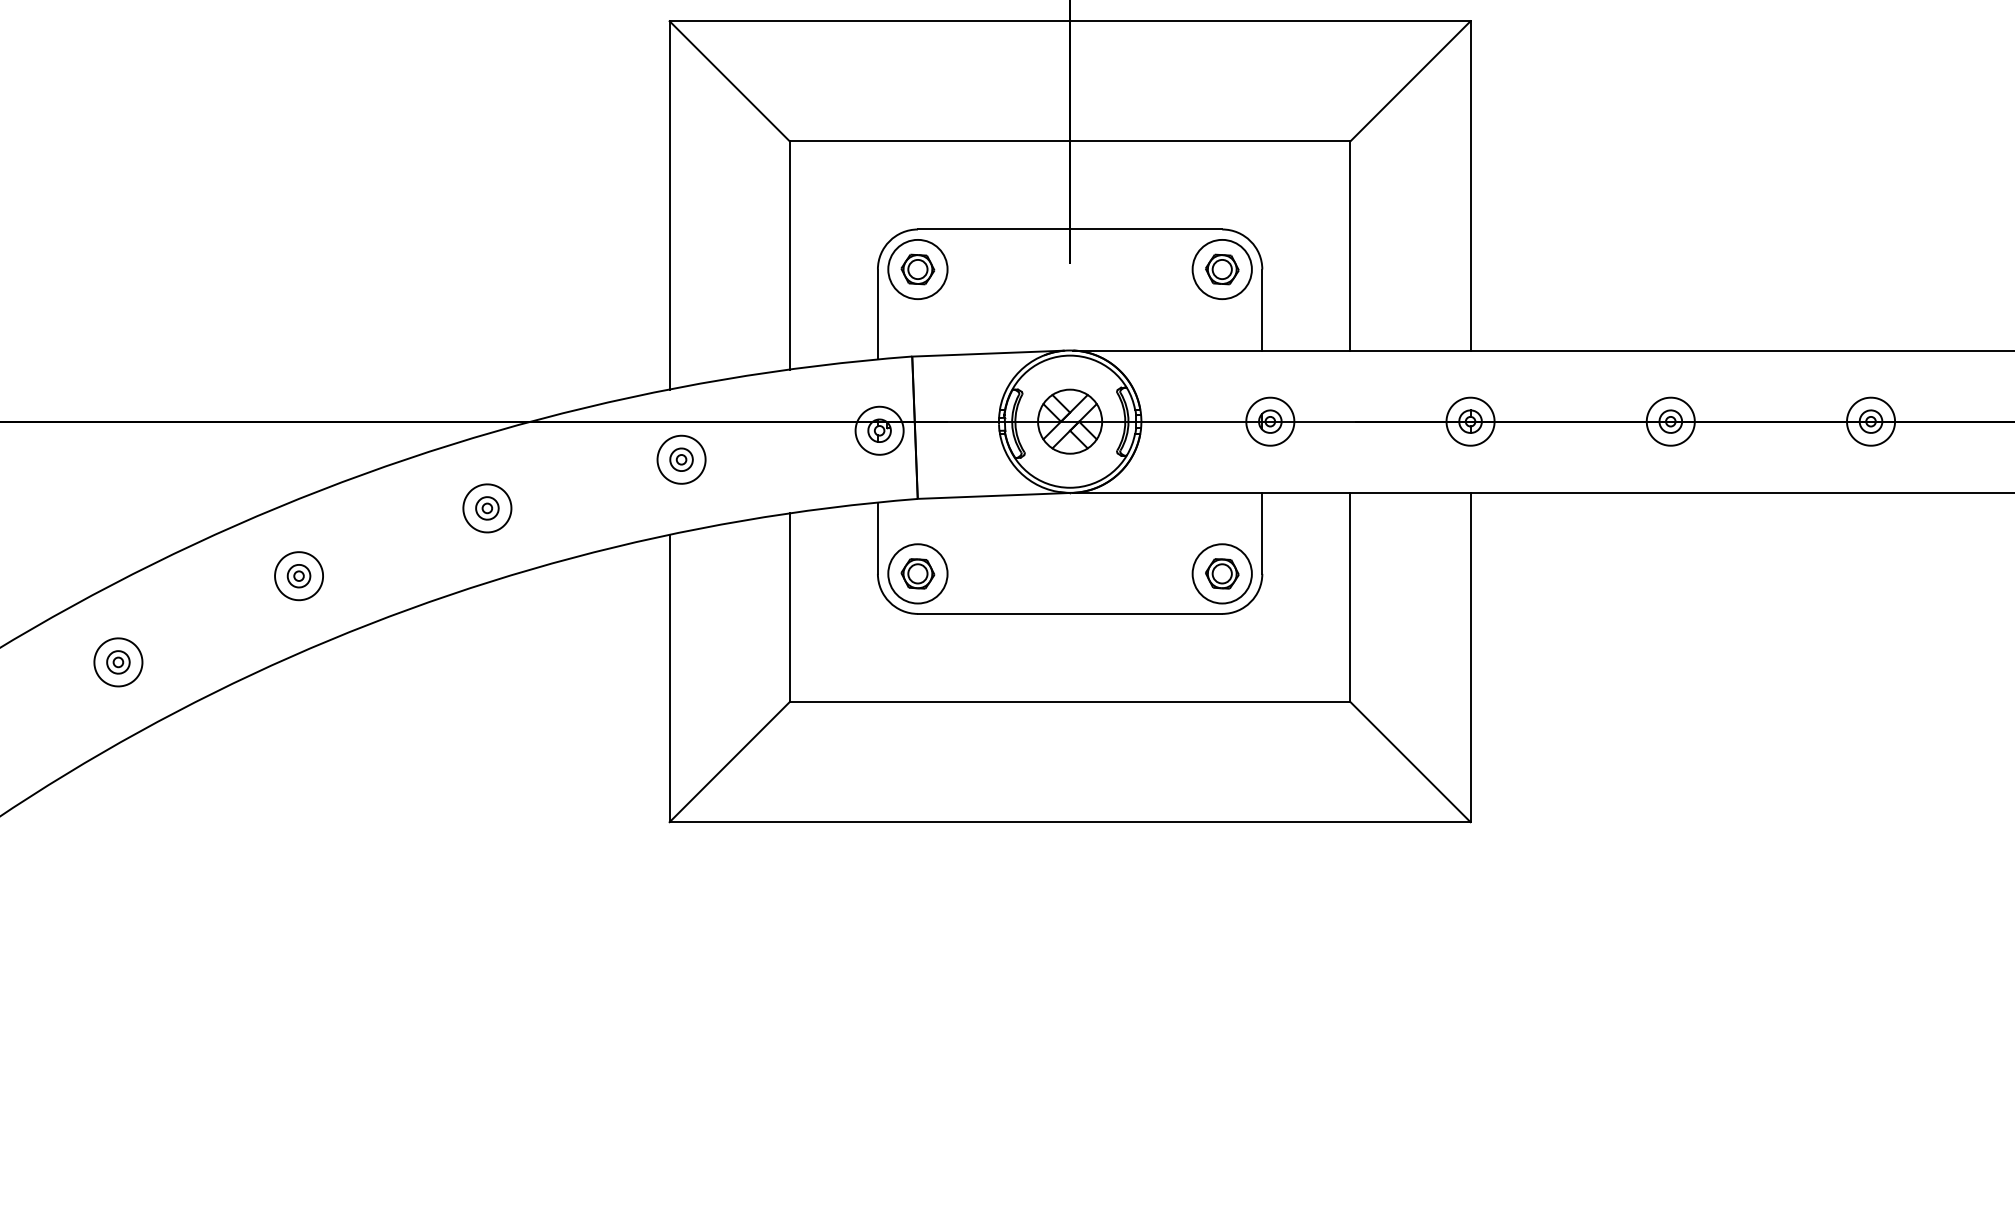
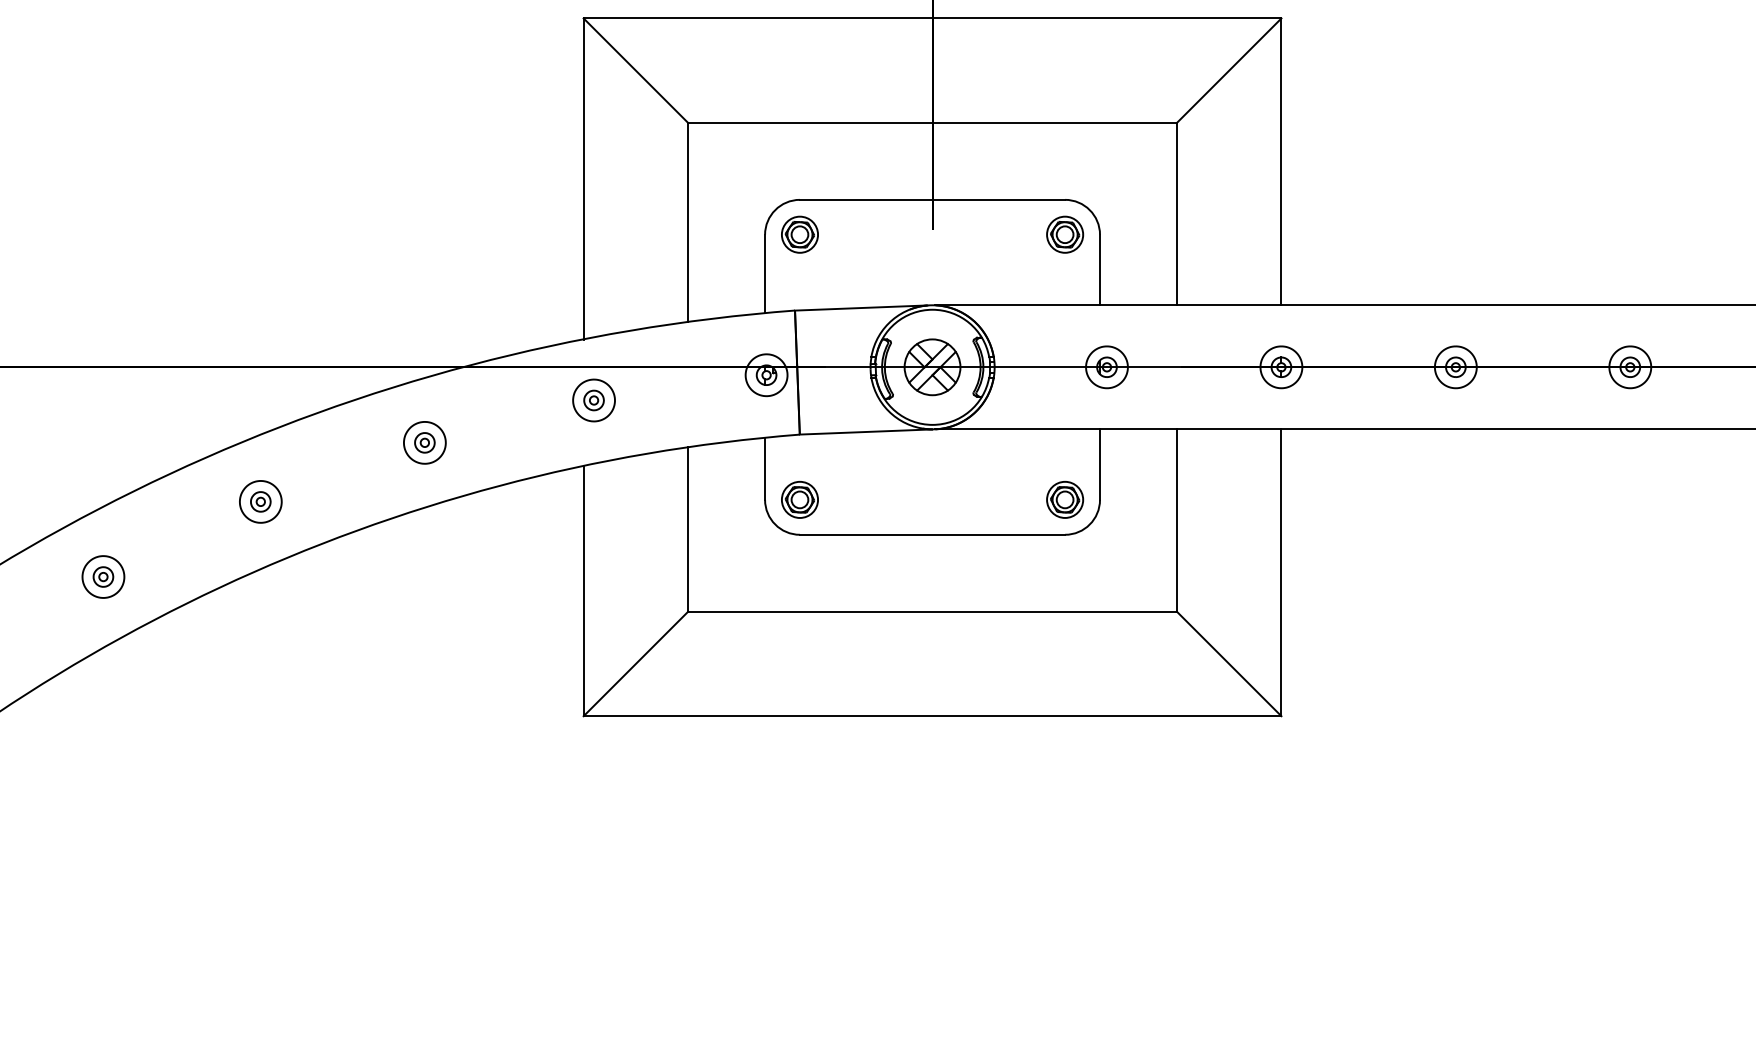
circle: (917, 269) -> (799, 234), size x0.7
circle: (1221, 269) -> (1064, 234), size x0.7
circle: (917, 573) -> (799, 499), size x0.7
circle: (1221, 573) -> (1064, 499), size x0.7

